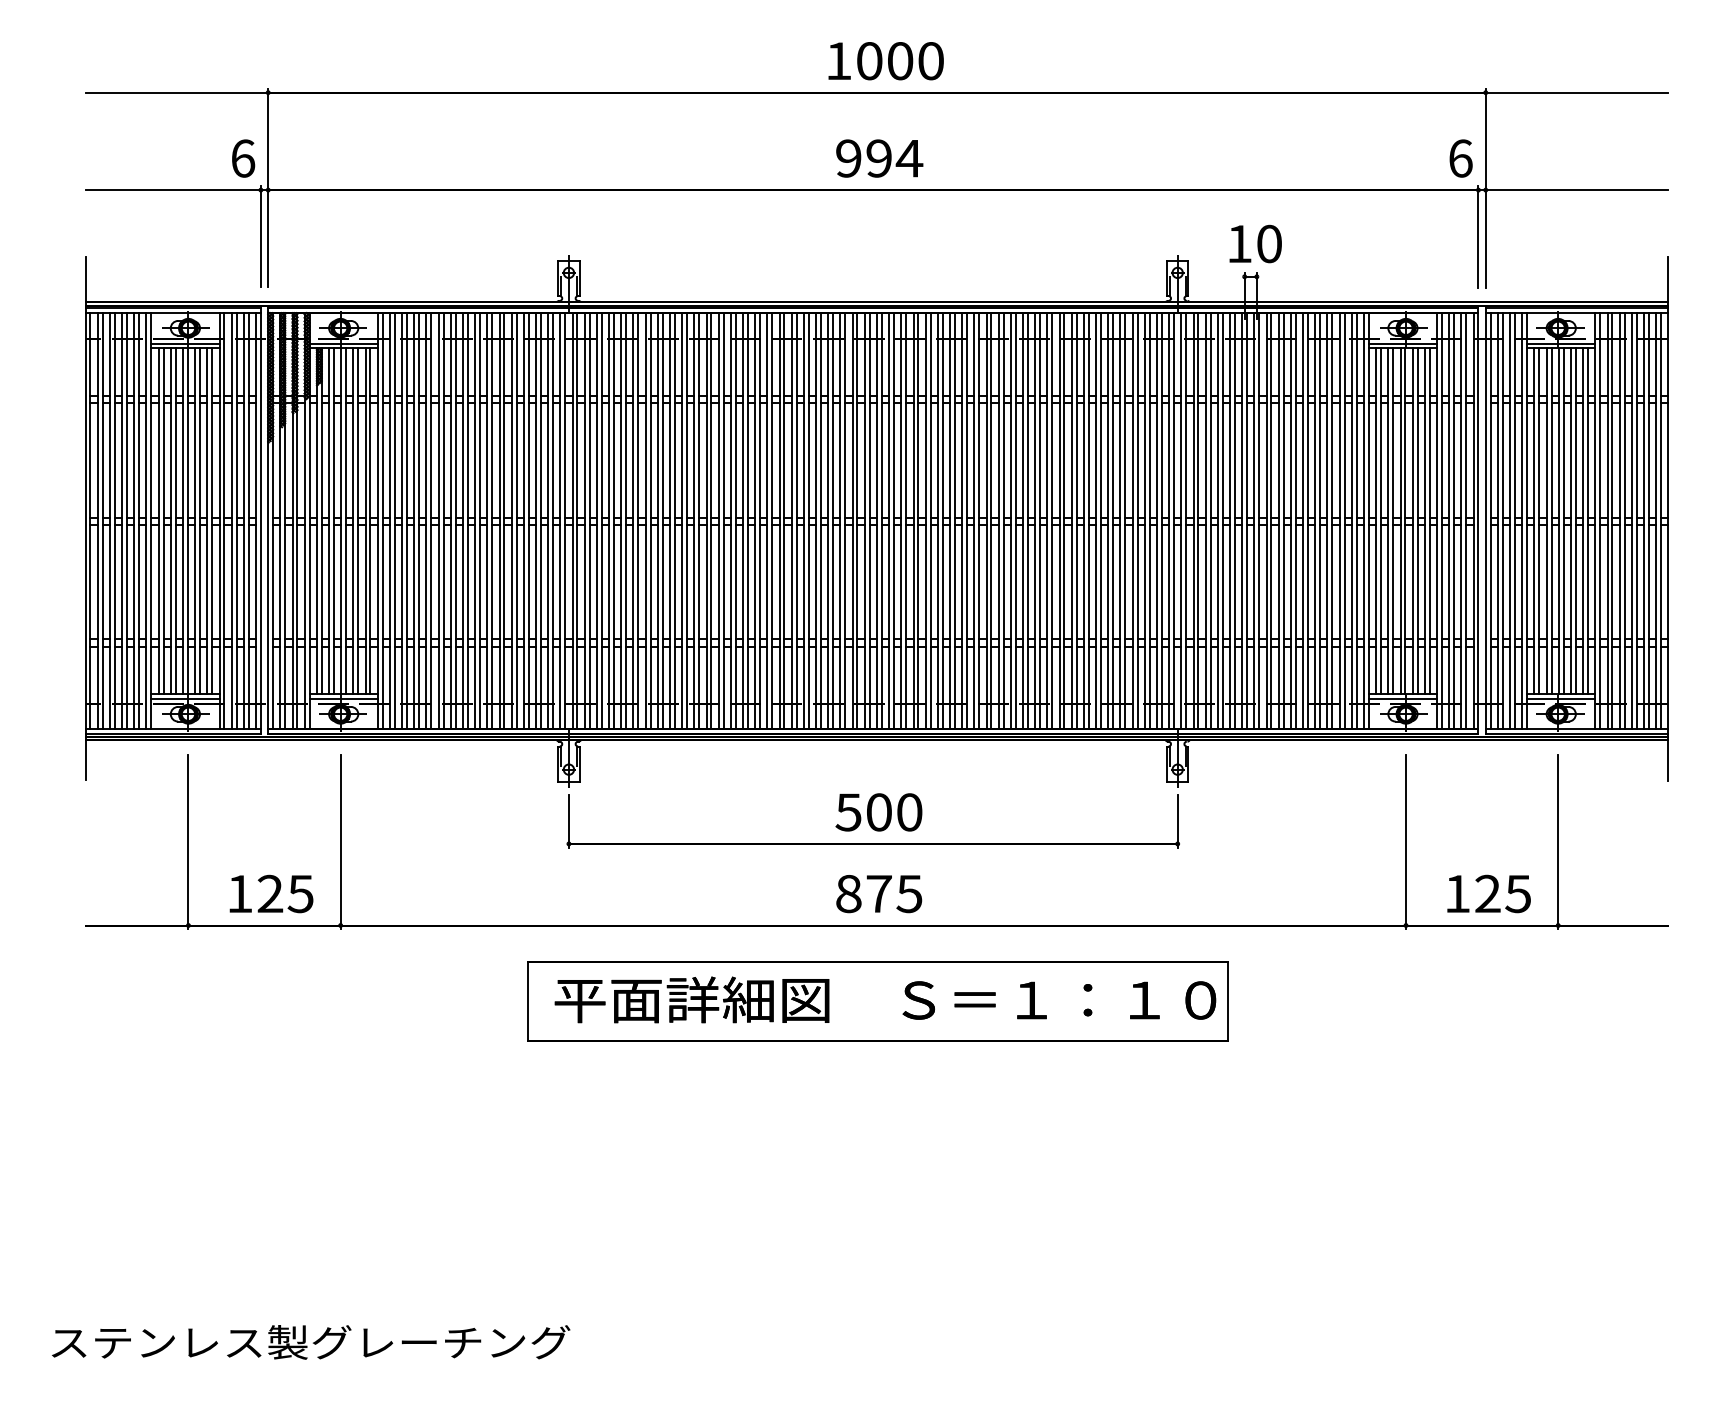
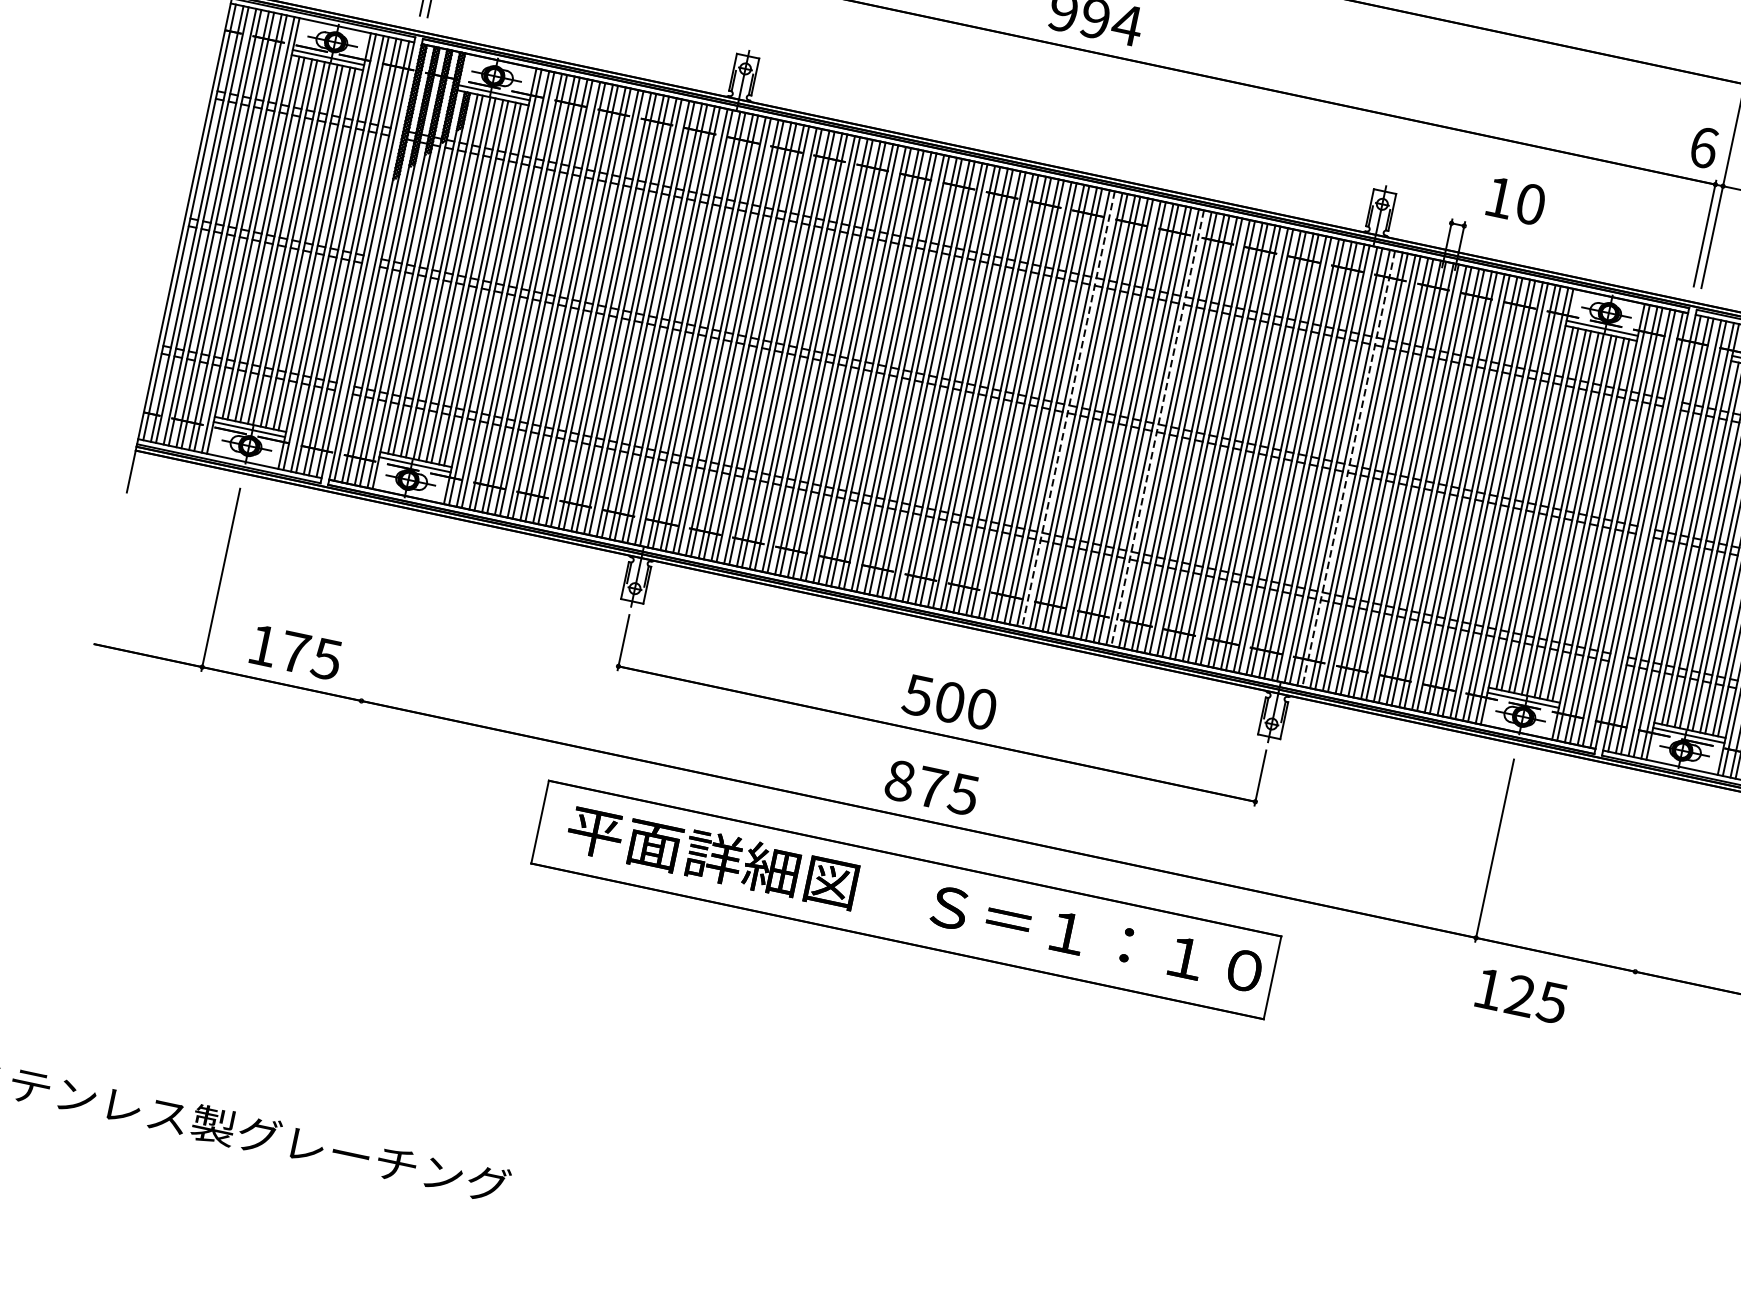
text: (1255, 243) -> (1516, 200), moved
line: (930, 521) -> (1068, 409), solid -> dashed
line: (1015, 521) -> (1157, 428), solid -> dashed
line: (1198, 521) -> (1348, 469), solid -> dashed
line: (340, 842) -> (379, 614), removed
line: (1558, 842) -> (1654, 884), removed
text: (270, 893) -> (295, 651), 125 -> 175
text: (1488, 893) -> (1521, 995), moved

